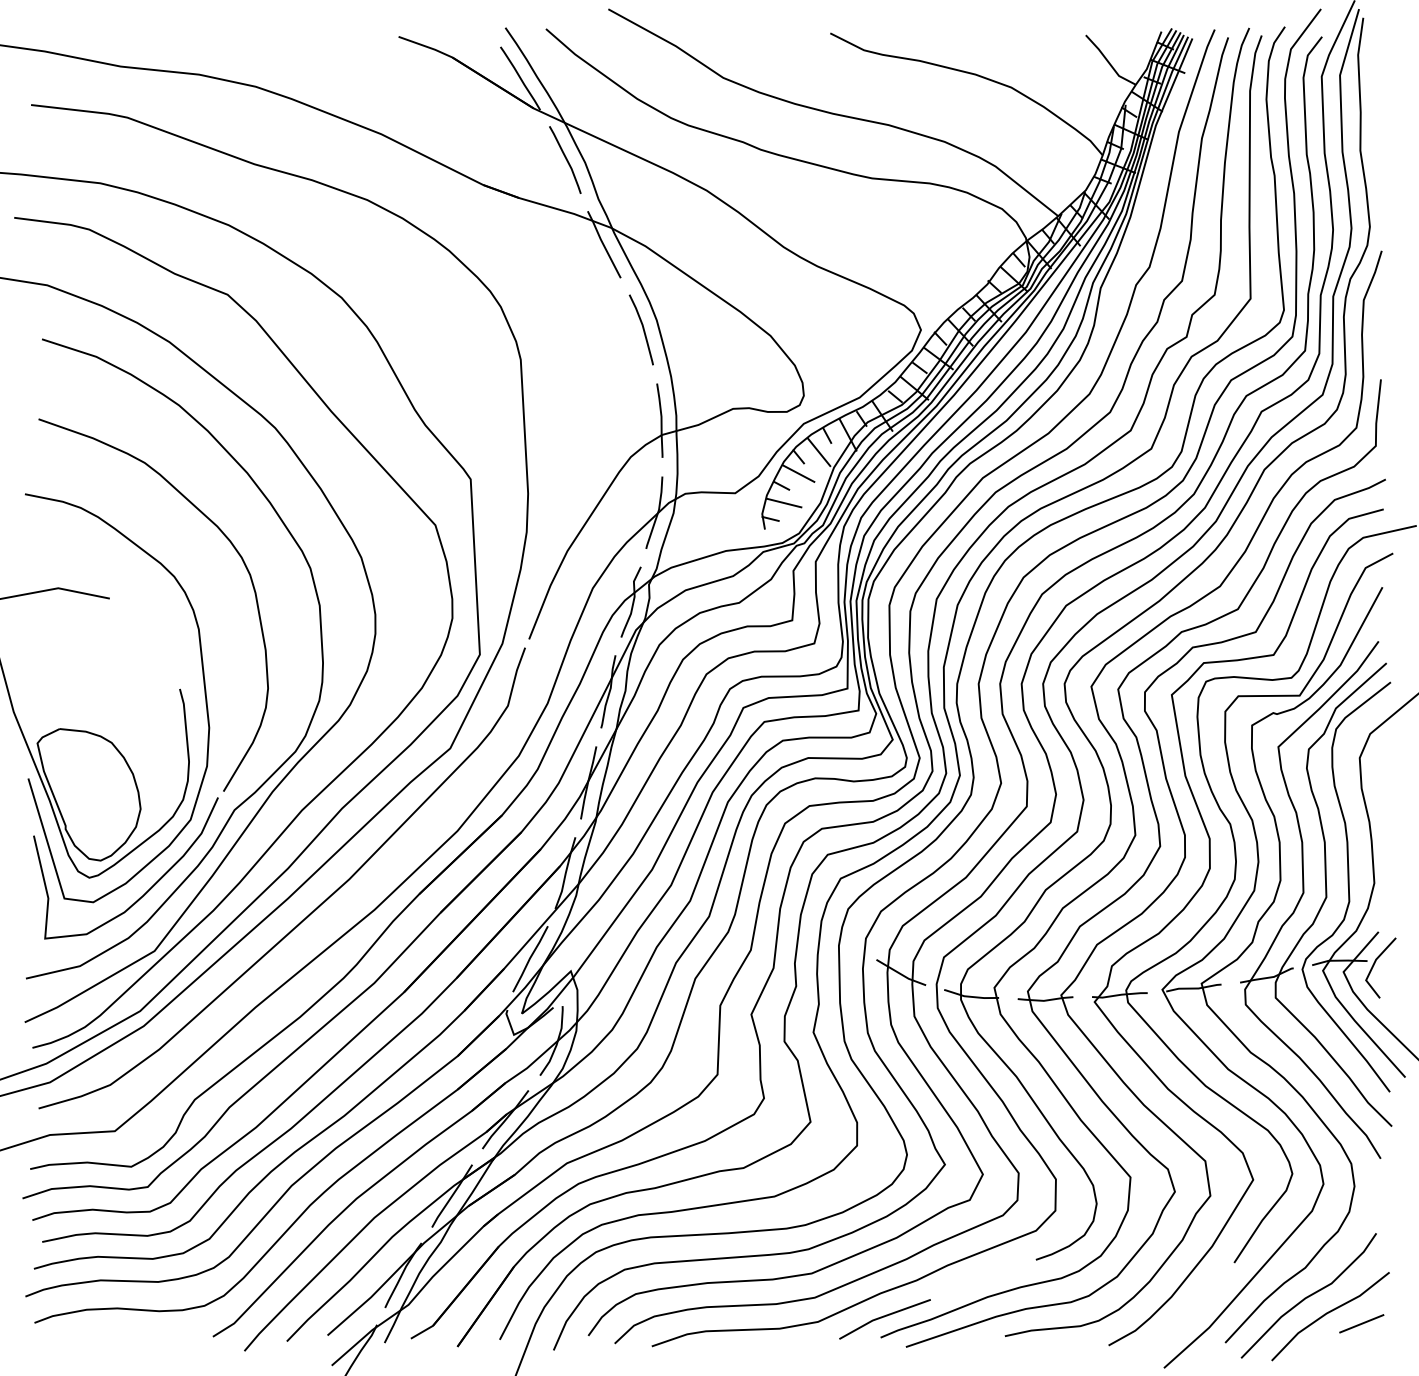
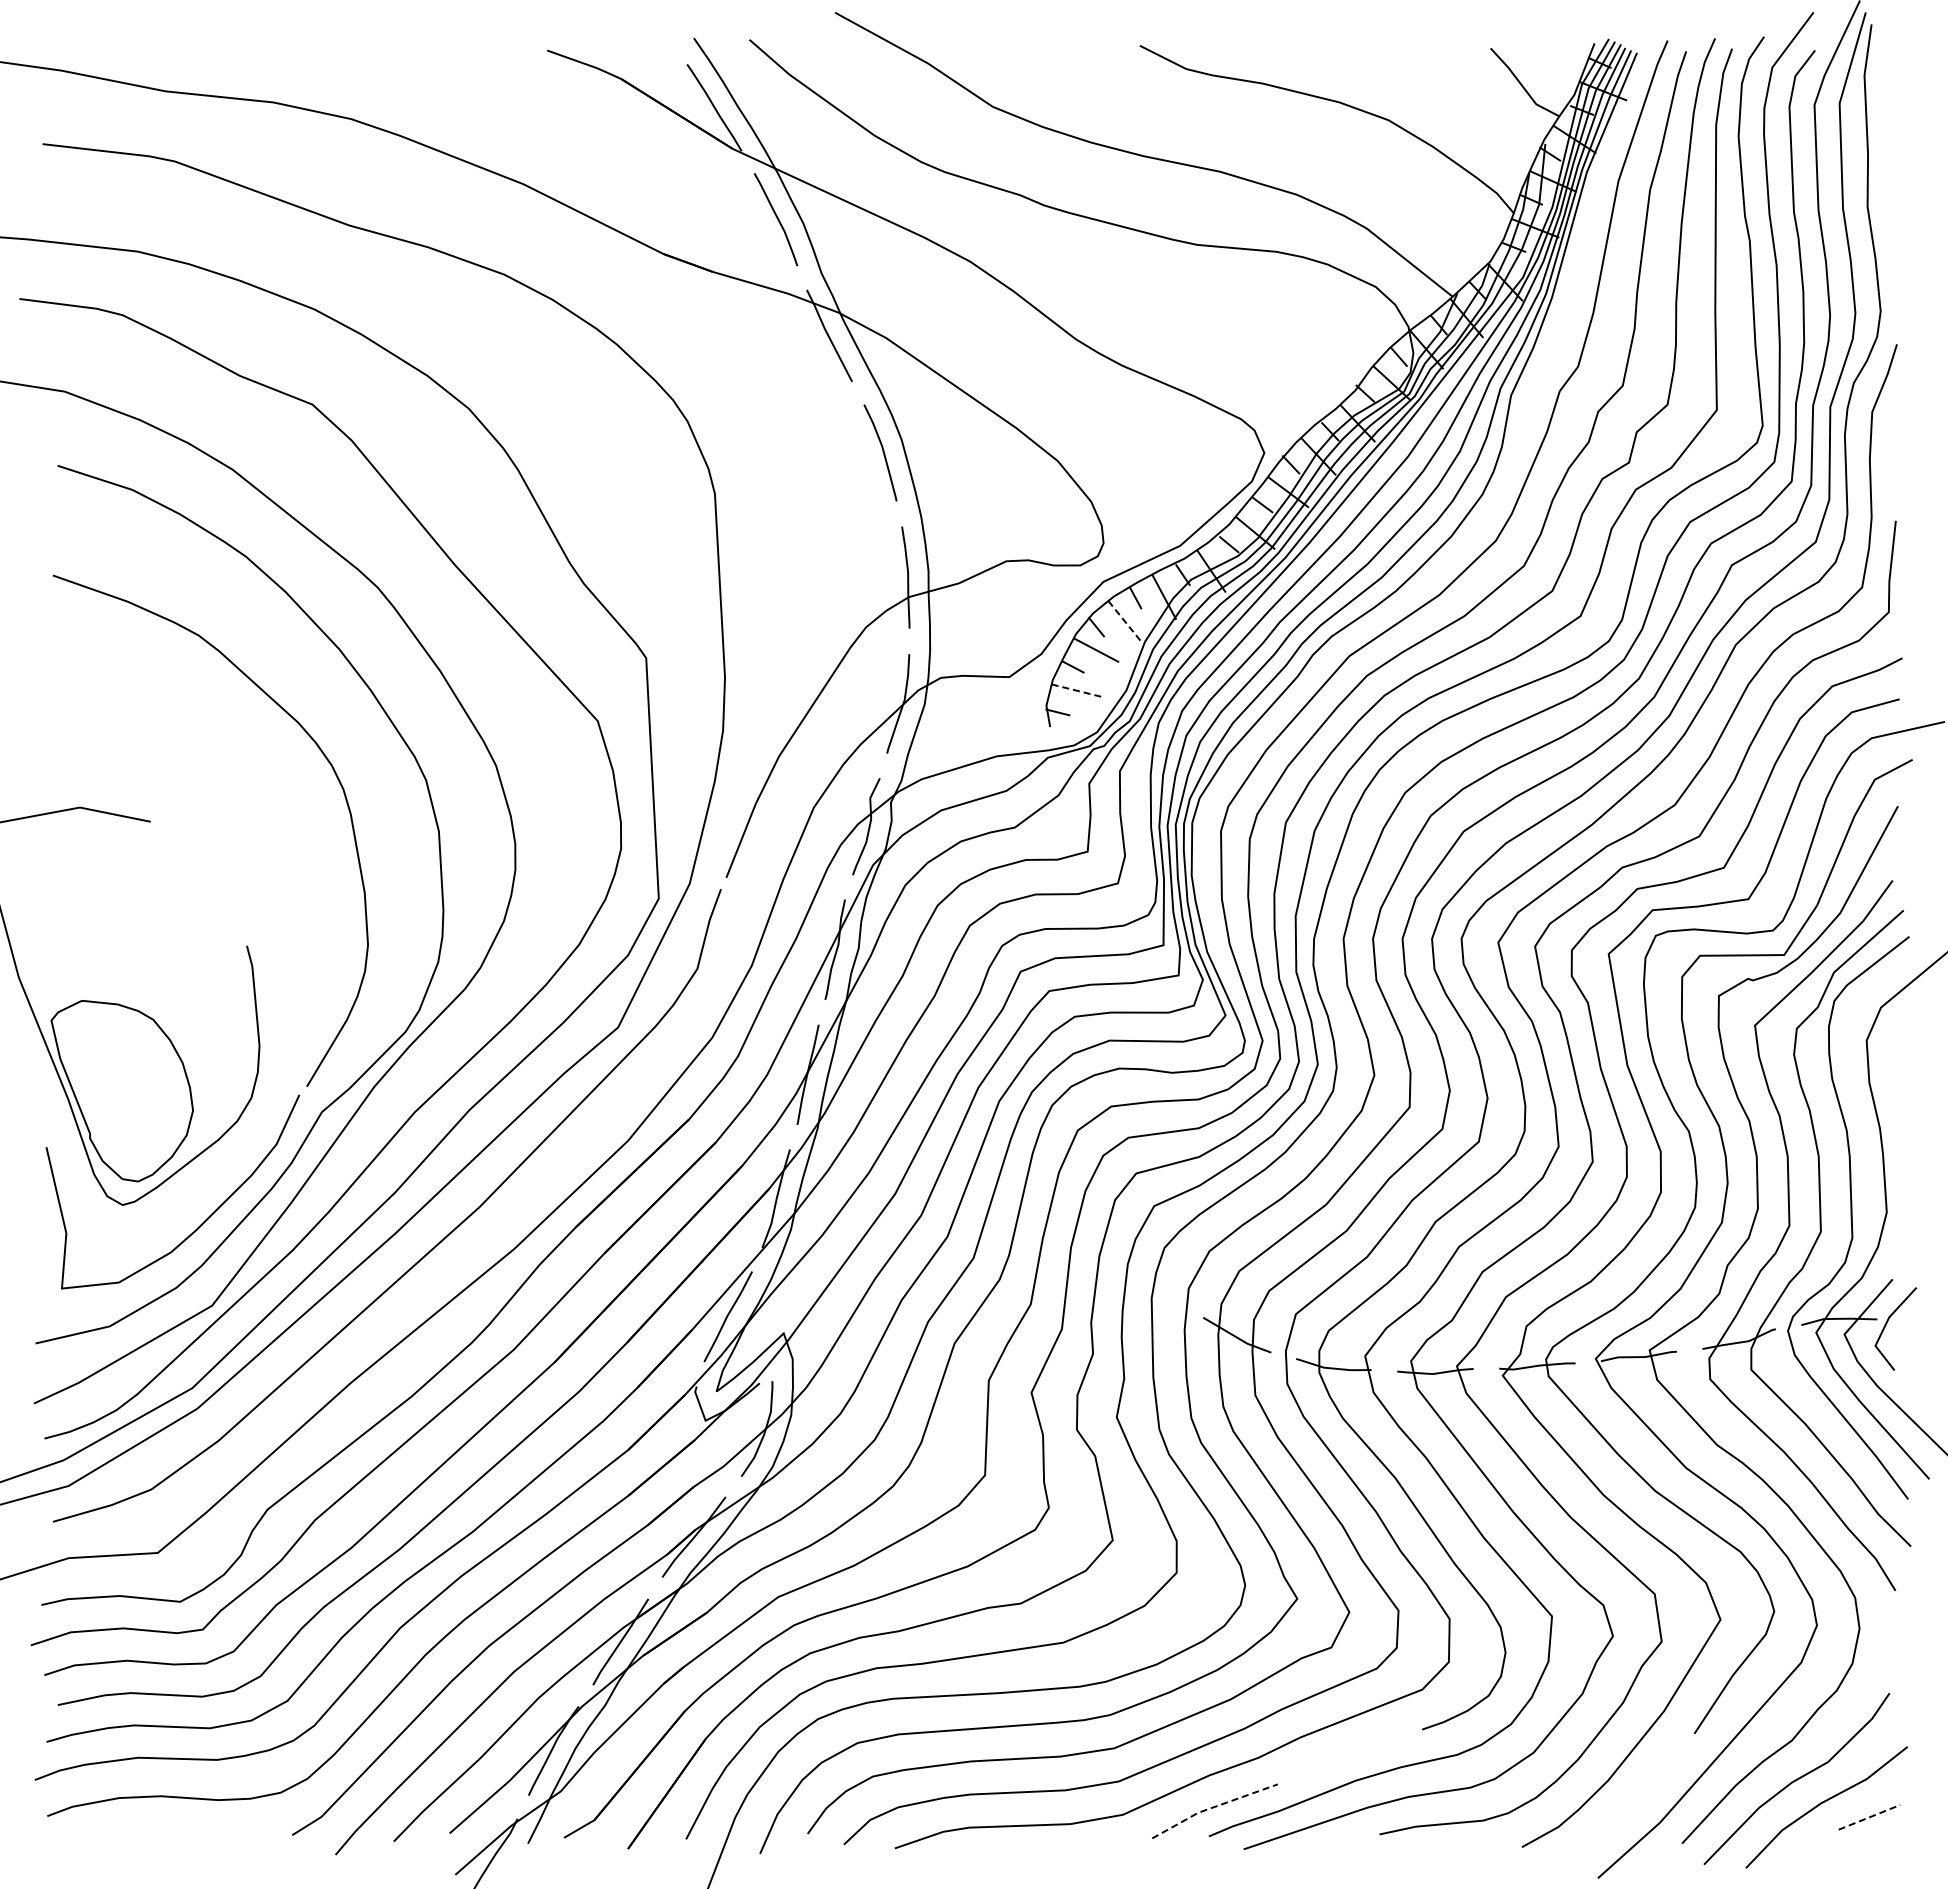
line: (819, 451) -> (1124, 620), solid -> dashed
line: (783, 502) -> (1075, 690), solid -> dashed
curve: (204, 690) -> (280, 947), removed
line: (883, 1316) -> (1213, 1807), solid -> dashed
line: (1361, 1323) -> (1869, 1817), solid -> dashed

